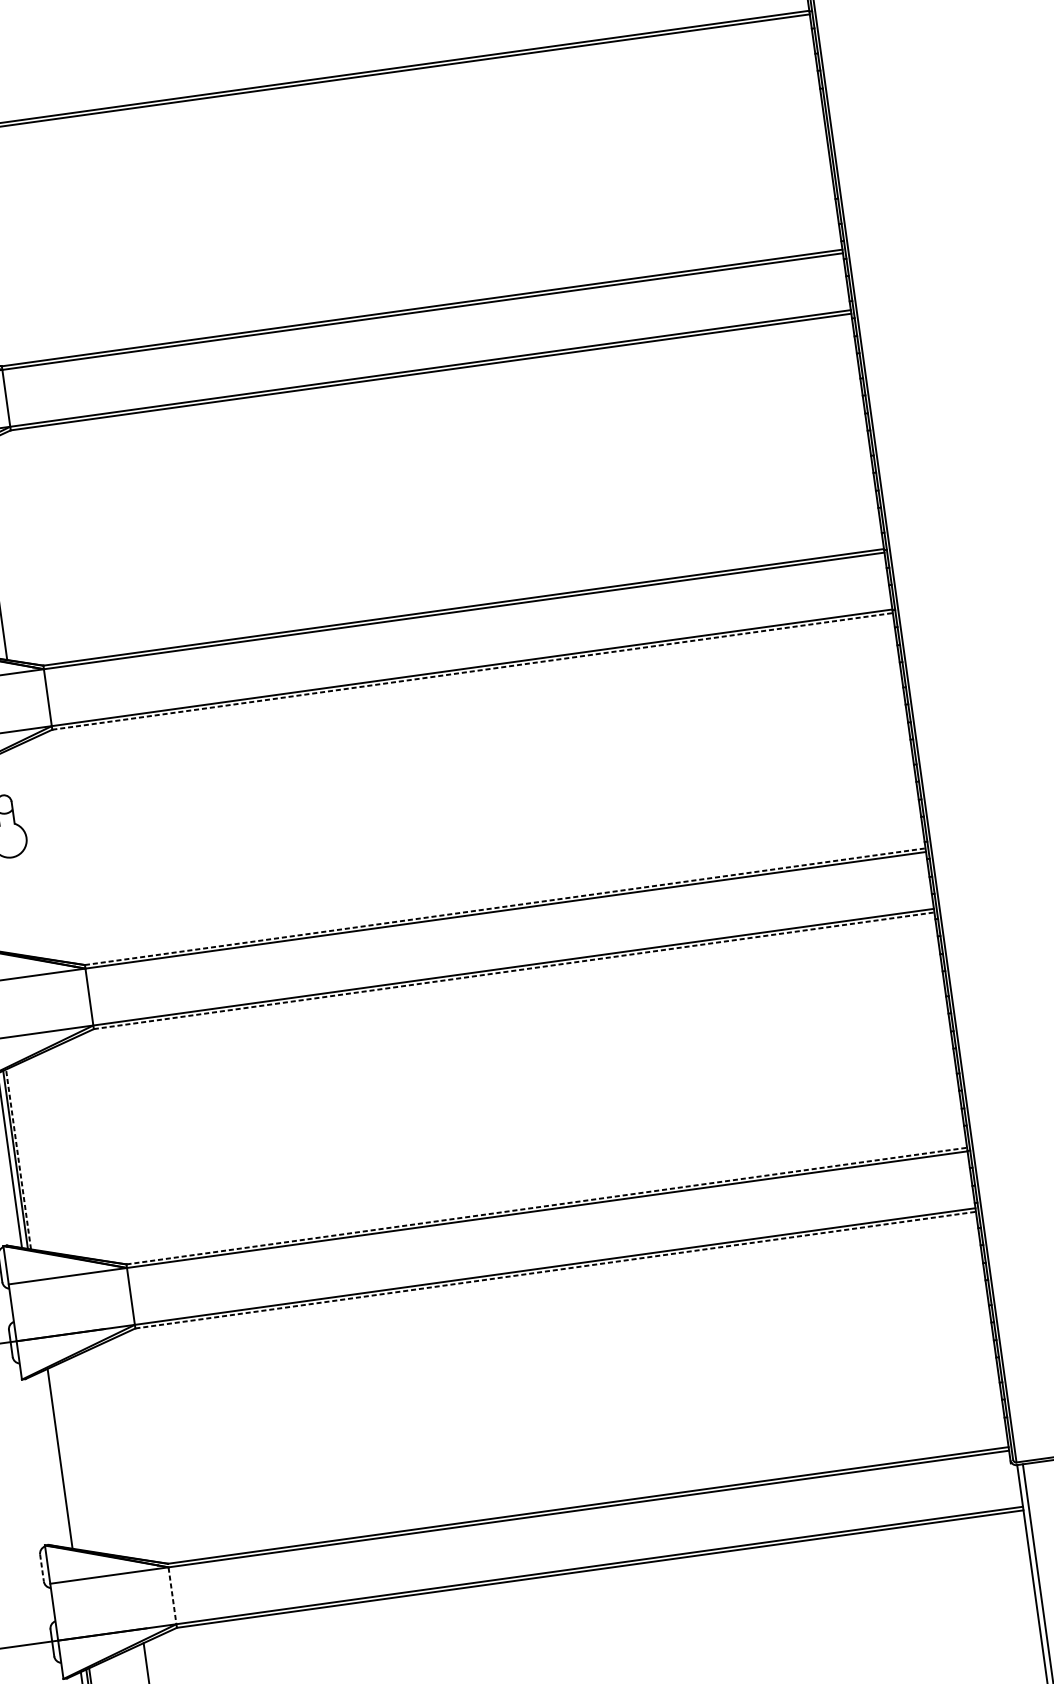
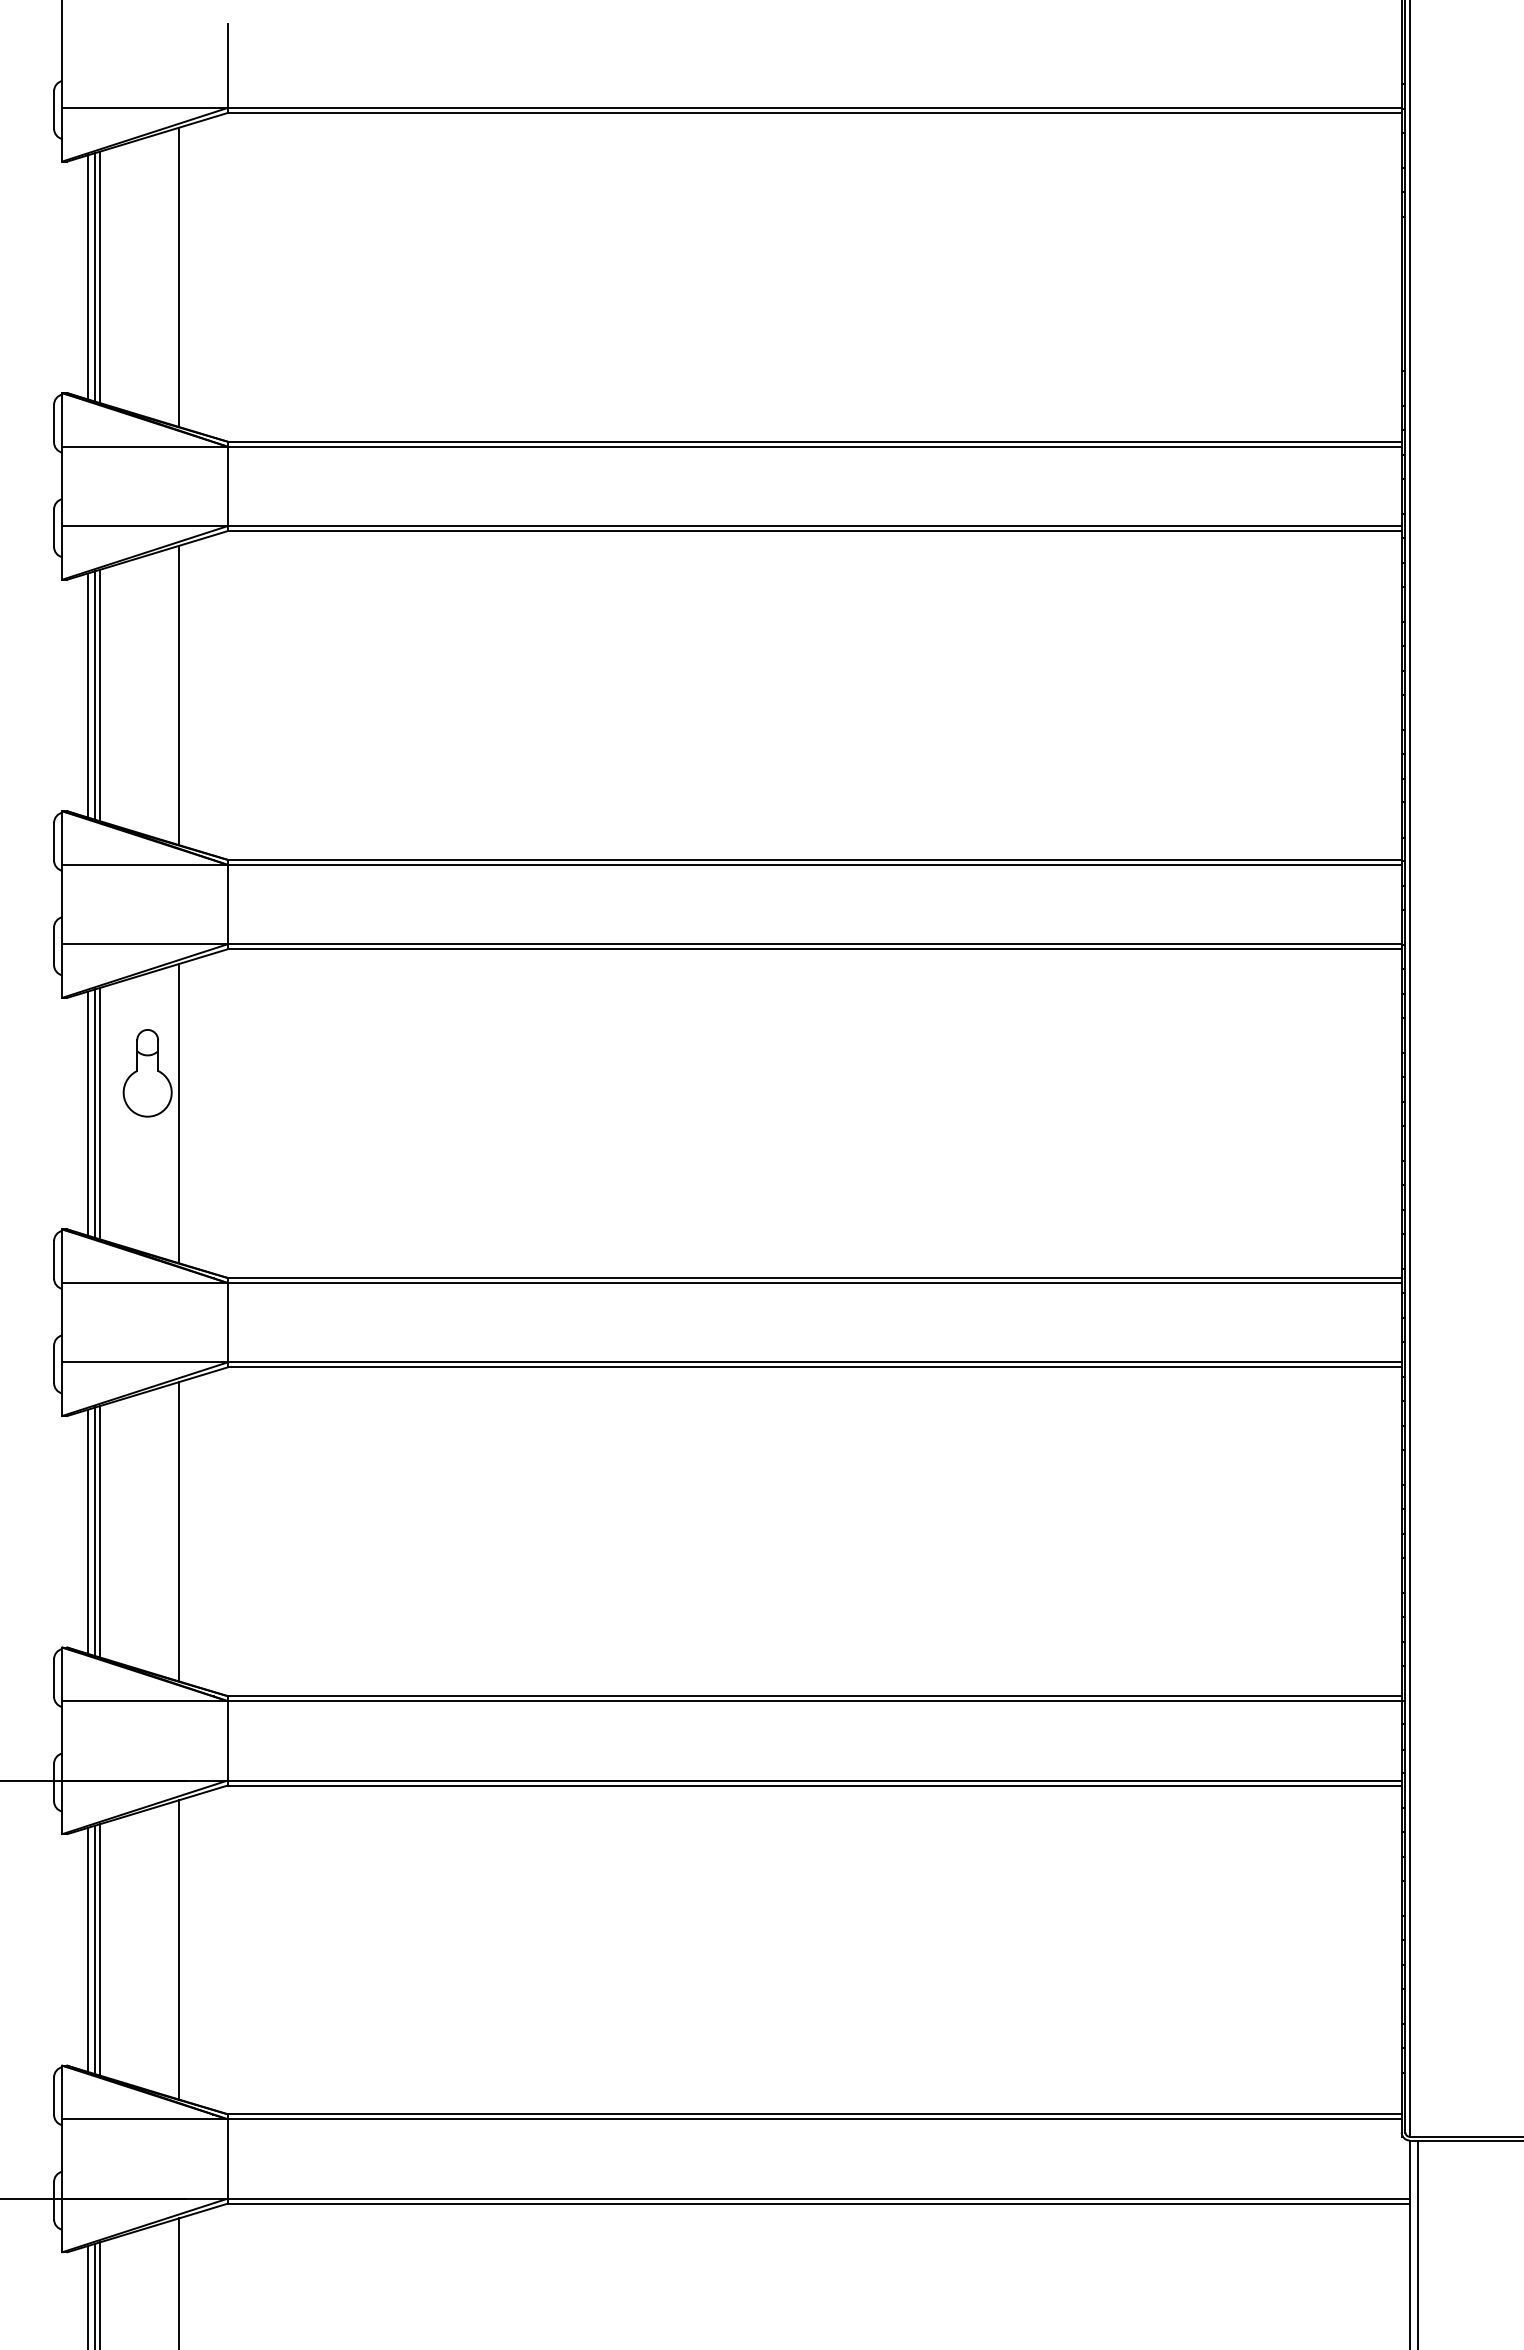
line: (473, 671) -> (815, 949), dashed -> solid
line: (34, 852) -> (179, 1113), added
line: (505, 906) -> (815, 1277), dashed -> solid
line: (514, 970) -> (815, 1367), dashed -> solid
line: (75, 1151) -> (179, 1531), added
line: (18, 1159) -> (99, 1531), dashed -> solid
line: (547, 1206) -> (815, 1696), dashed -> solid
line: (556, 1270) -> (815, 1785), dashed -> solid
line: (117, 1450) -> (179, 1949), added
line: (57, 1458) -> (95, 1949), added
line: (51, 1459) -> (87, 1949), added
line: (42, 1568) -> (54, 2096), dashed -> solid
line: (172, 1595) -> (227, 2158), dashed -> solid

